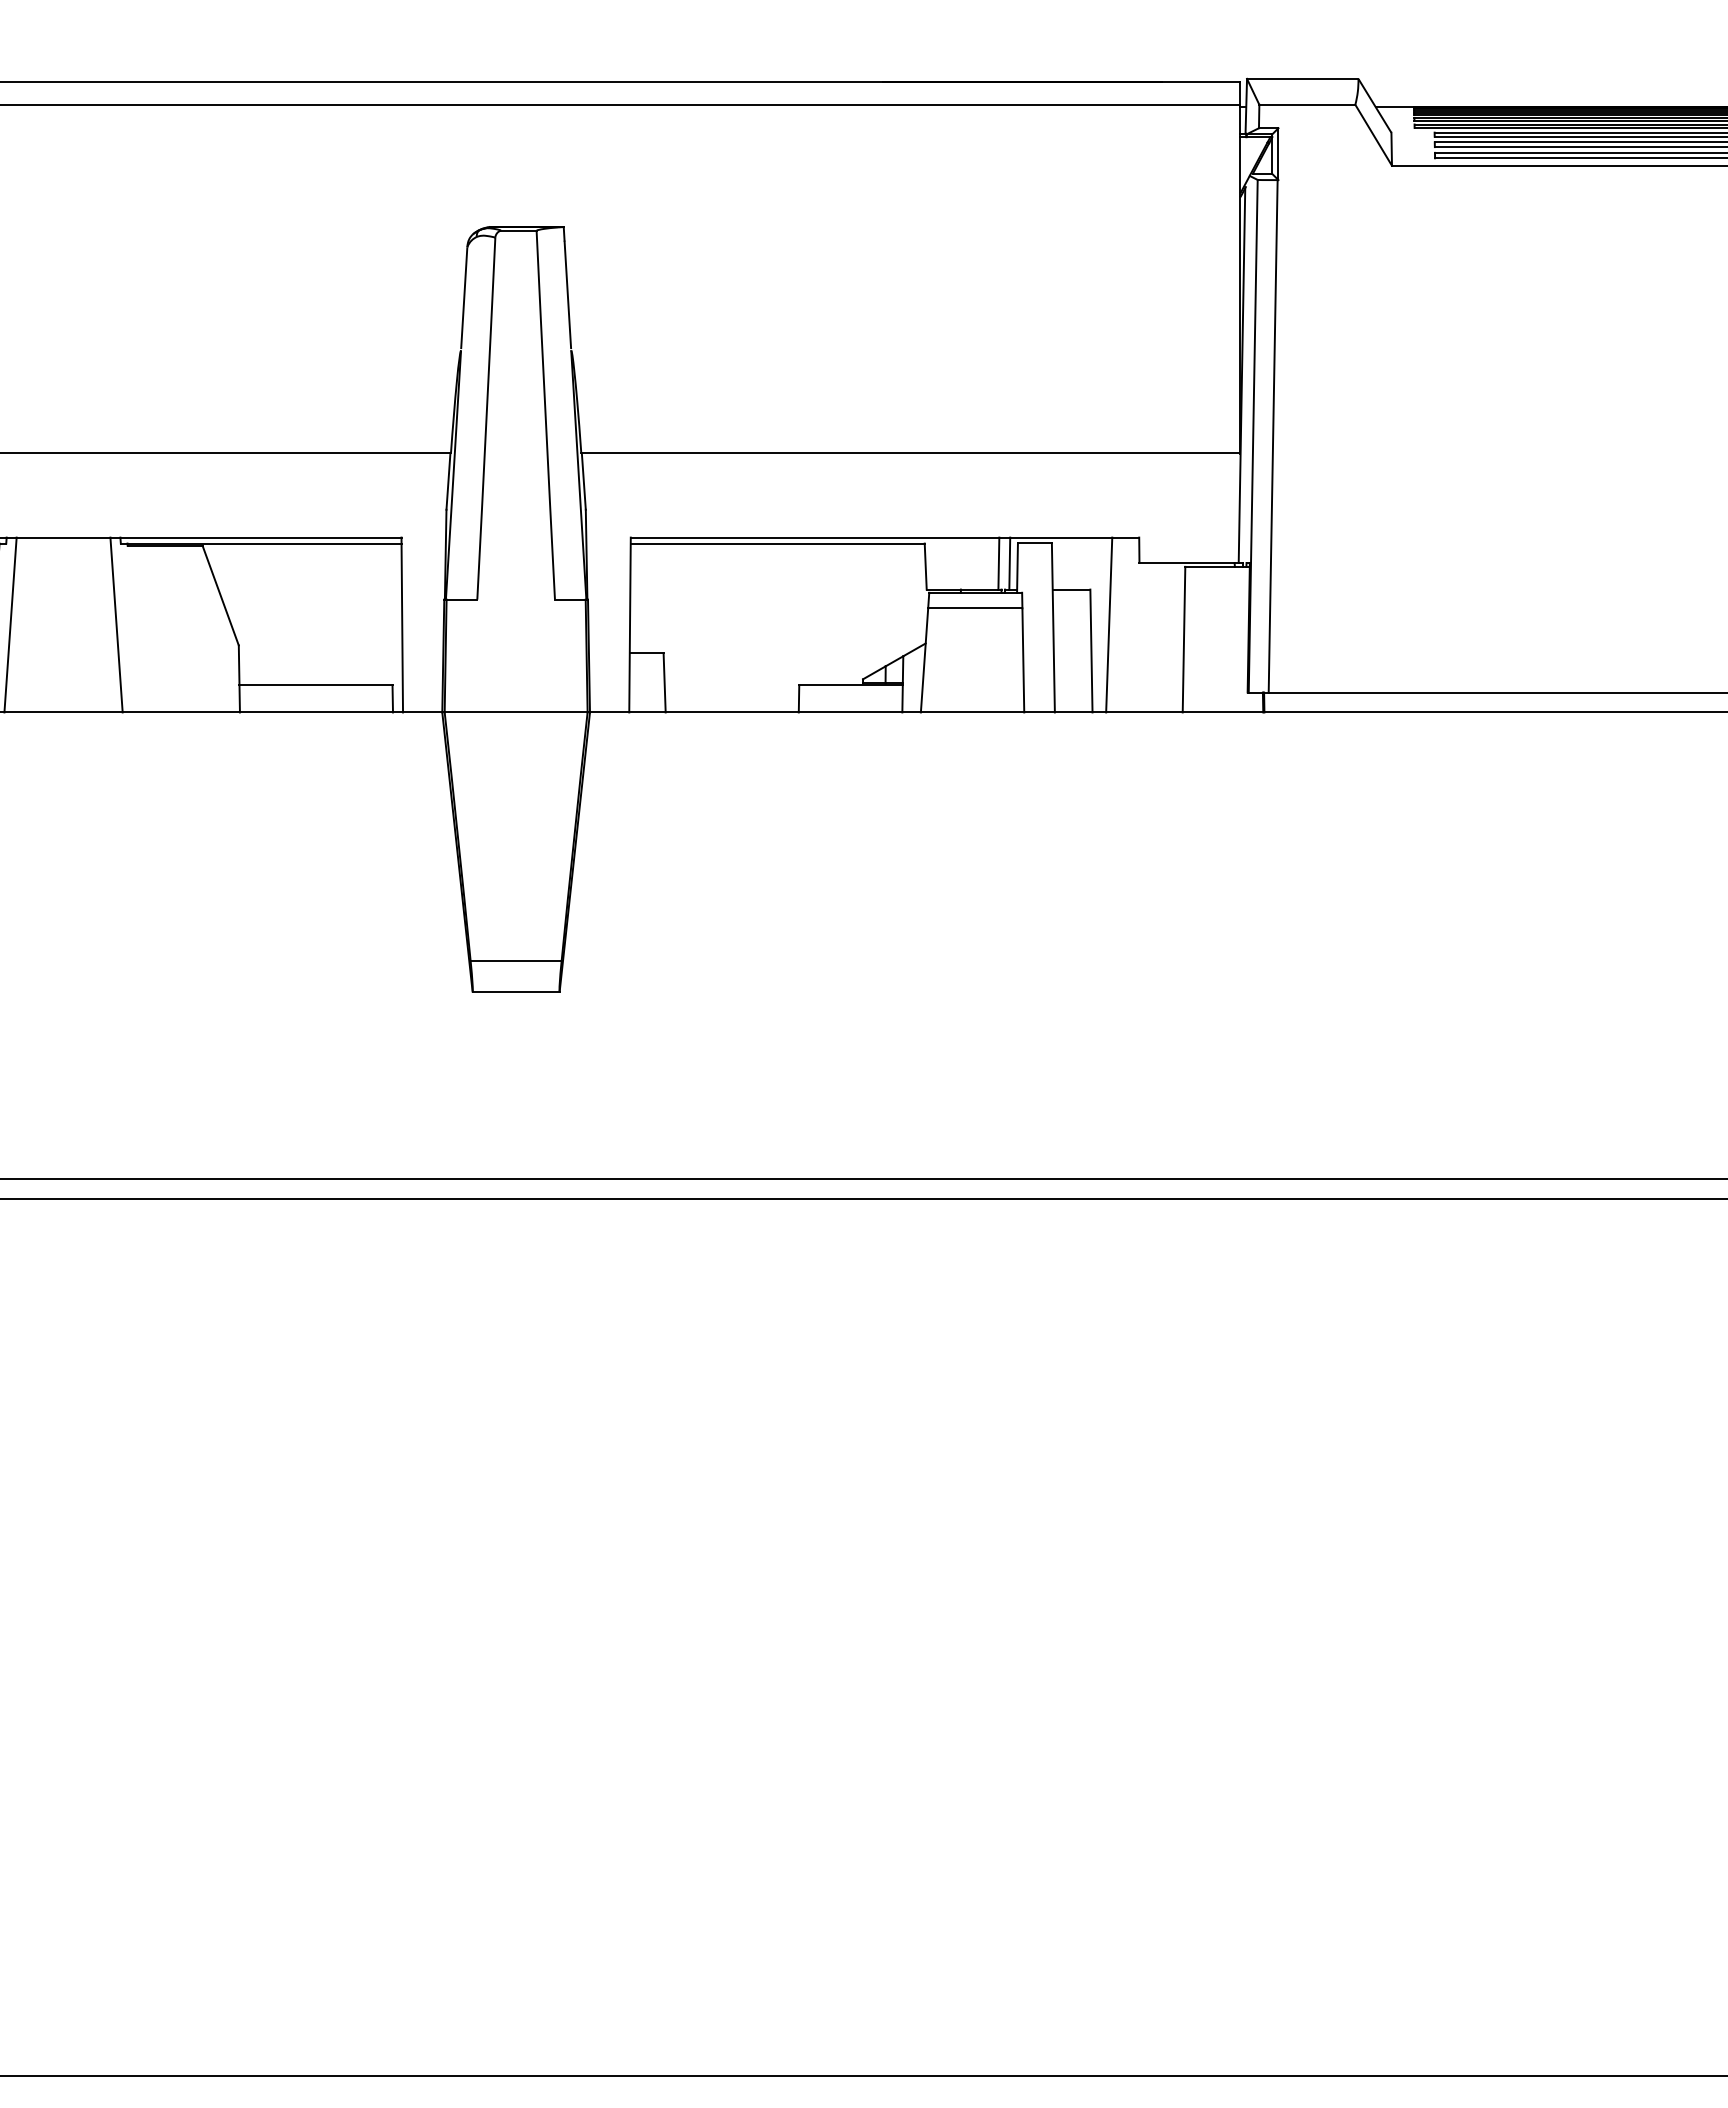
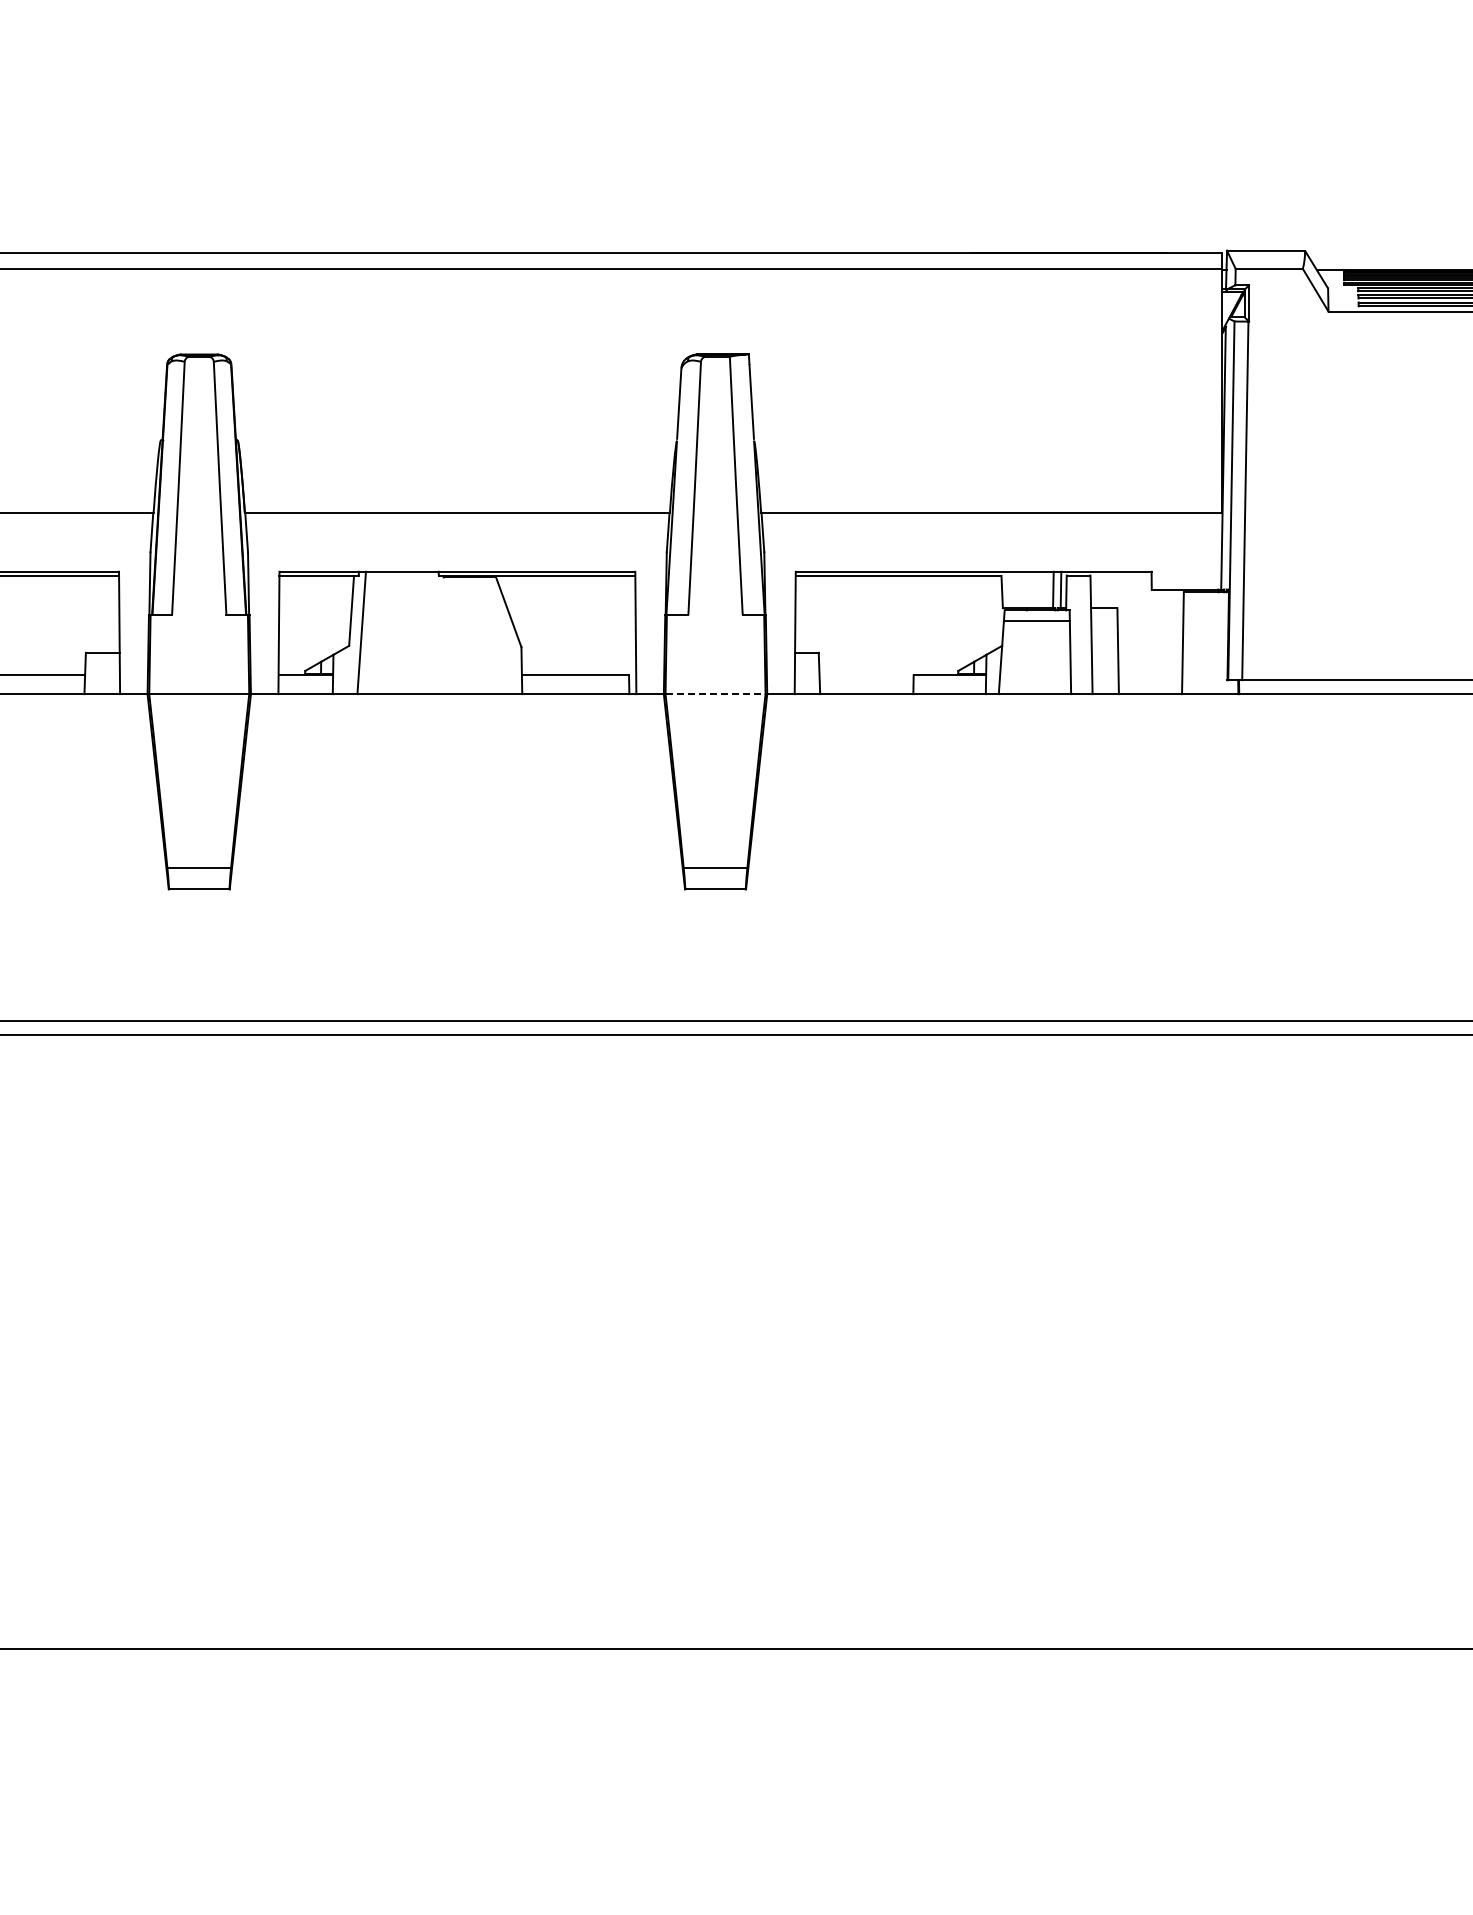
line: (115, 624) -> (435, 632), removed
line: (1109, 624) -> (1130, 632), removed
line: (517, 712) -> (716, 694), solid -> dashed

